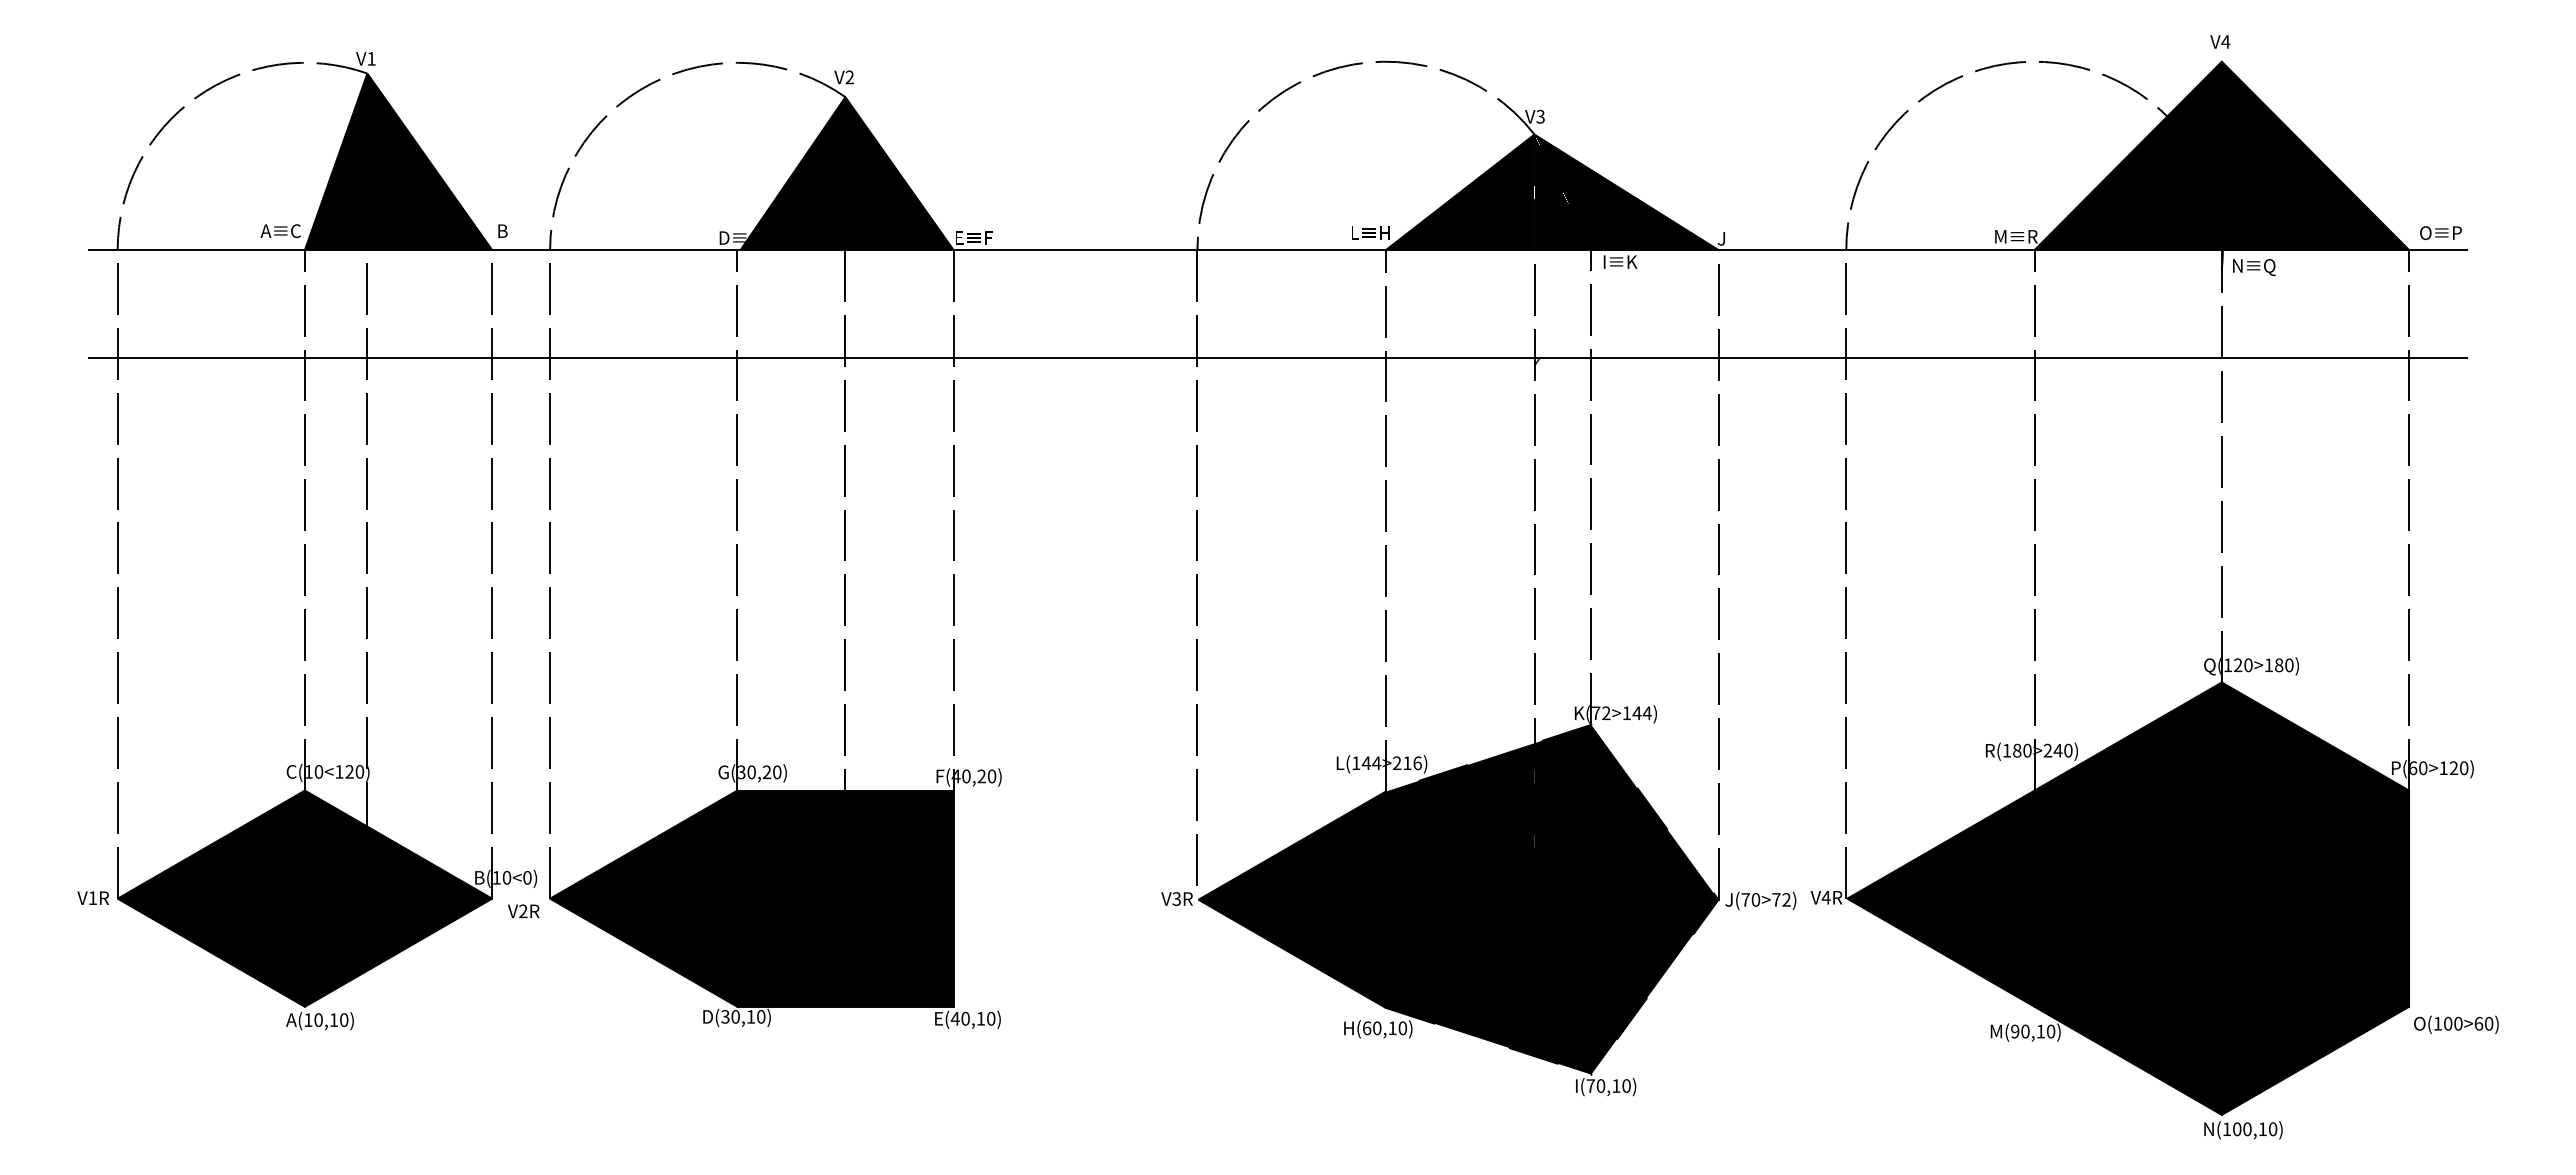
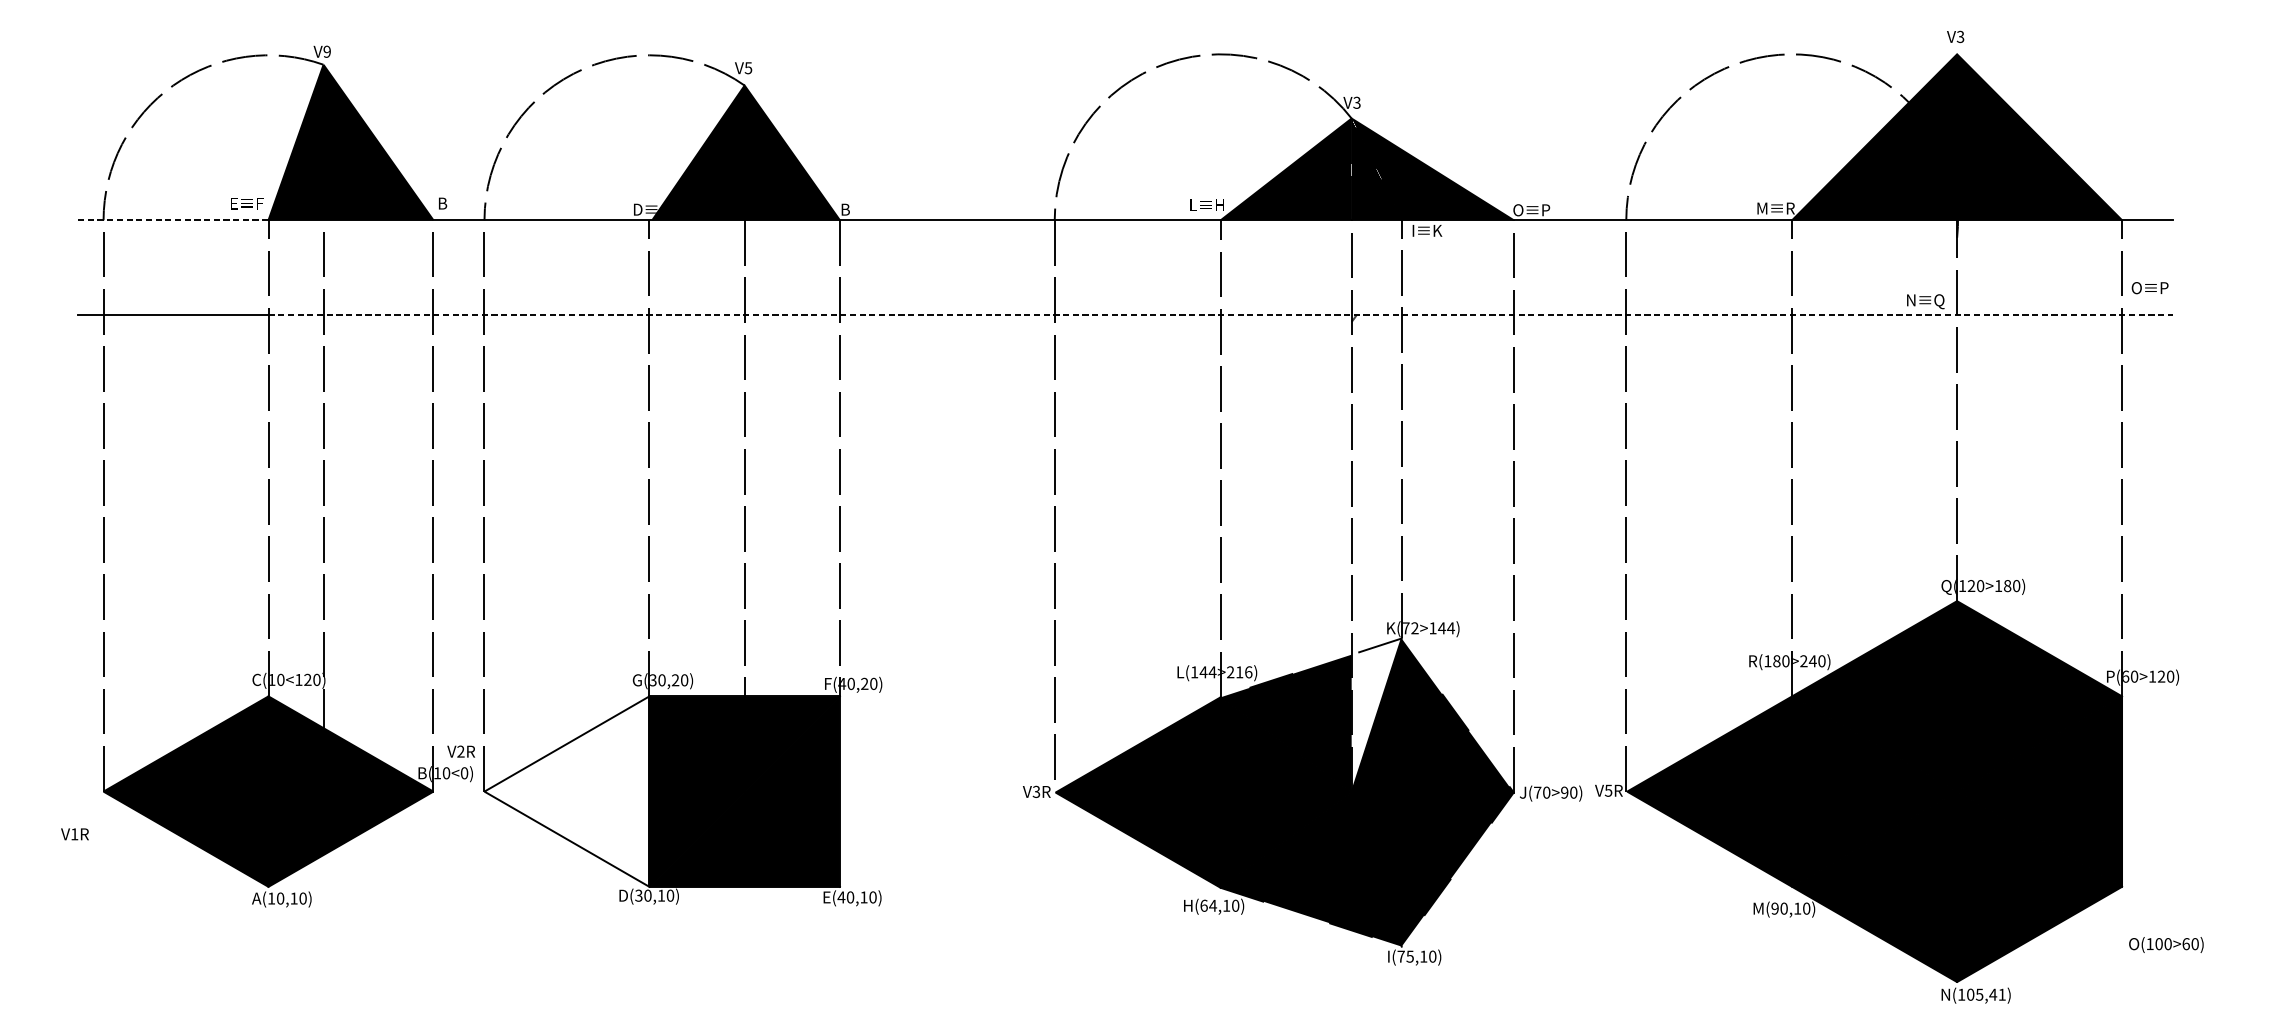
text: (2225, 41) -> (1960, 36), V4 -> V3
text: (371, 58) -> (327, 51), V1 -> V9
text: (849, 77) -> (748, 68), V2 -> V5
text: (280, 231) -> (246, 203), A≡C -> E≡F
text: (2440, 232) -> (2149, 287), moved
text: (973, 237) -> (857, 209), E≡F -> B
text: (1738, 238) -> (1531, 210), J -> O≡P
line: (197, 250) -> (173, 220), solid -> dashed
text: (2254, 267) -> (1925, 301), moved
line: (1386, 358) -> (1221, 315), solid -> dashed
fill: (1562, 811) -> (1376, 714), removed
text: (92, 897) -> (74, 833), moved
text: (1825, 897) -> (1607, 790), V4R -> V5R
fill: (643, 898) -> (566, 791), removed
text: (1781, 899) -> (1569, 792), J(70>72) -> J(70>90)
text: (523, 911) -> (461, 751), moved
text: (2456, 1024) -> (2166, 944), moved
text: (1376, 1028) -> (1212, 905), H(60,10) -> H(64,10)
text: (1600, 1085) -> (1409, 956), I(70,10) -> I(75,10)
text: (2260, 1129) -> (1991, 994), N(100,10) -> N(105,41)

